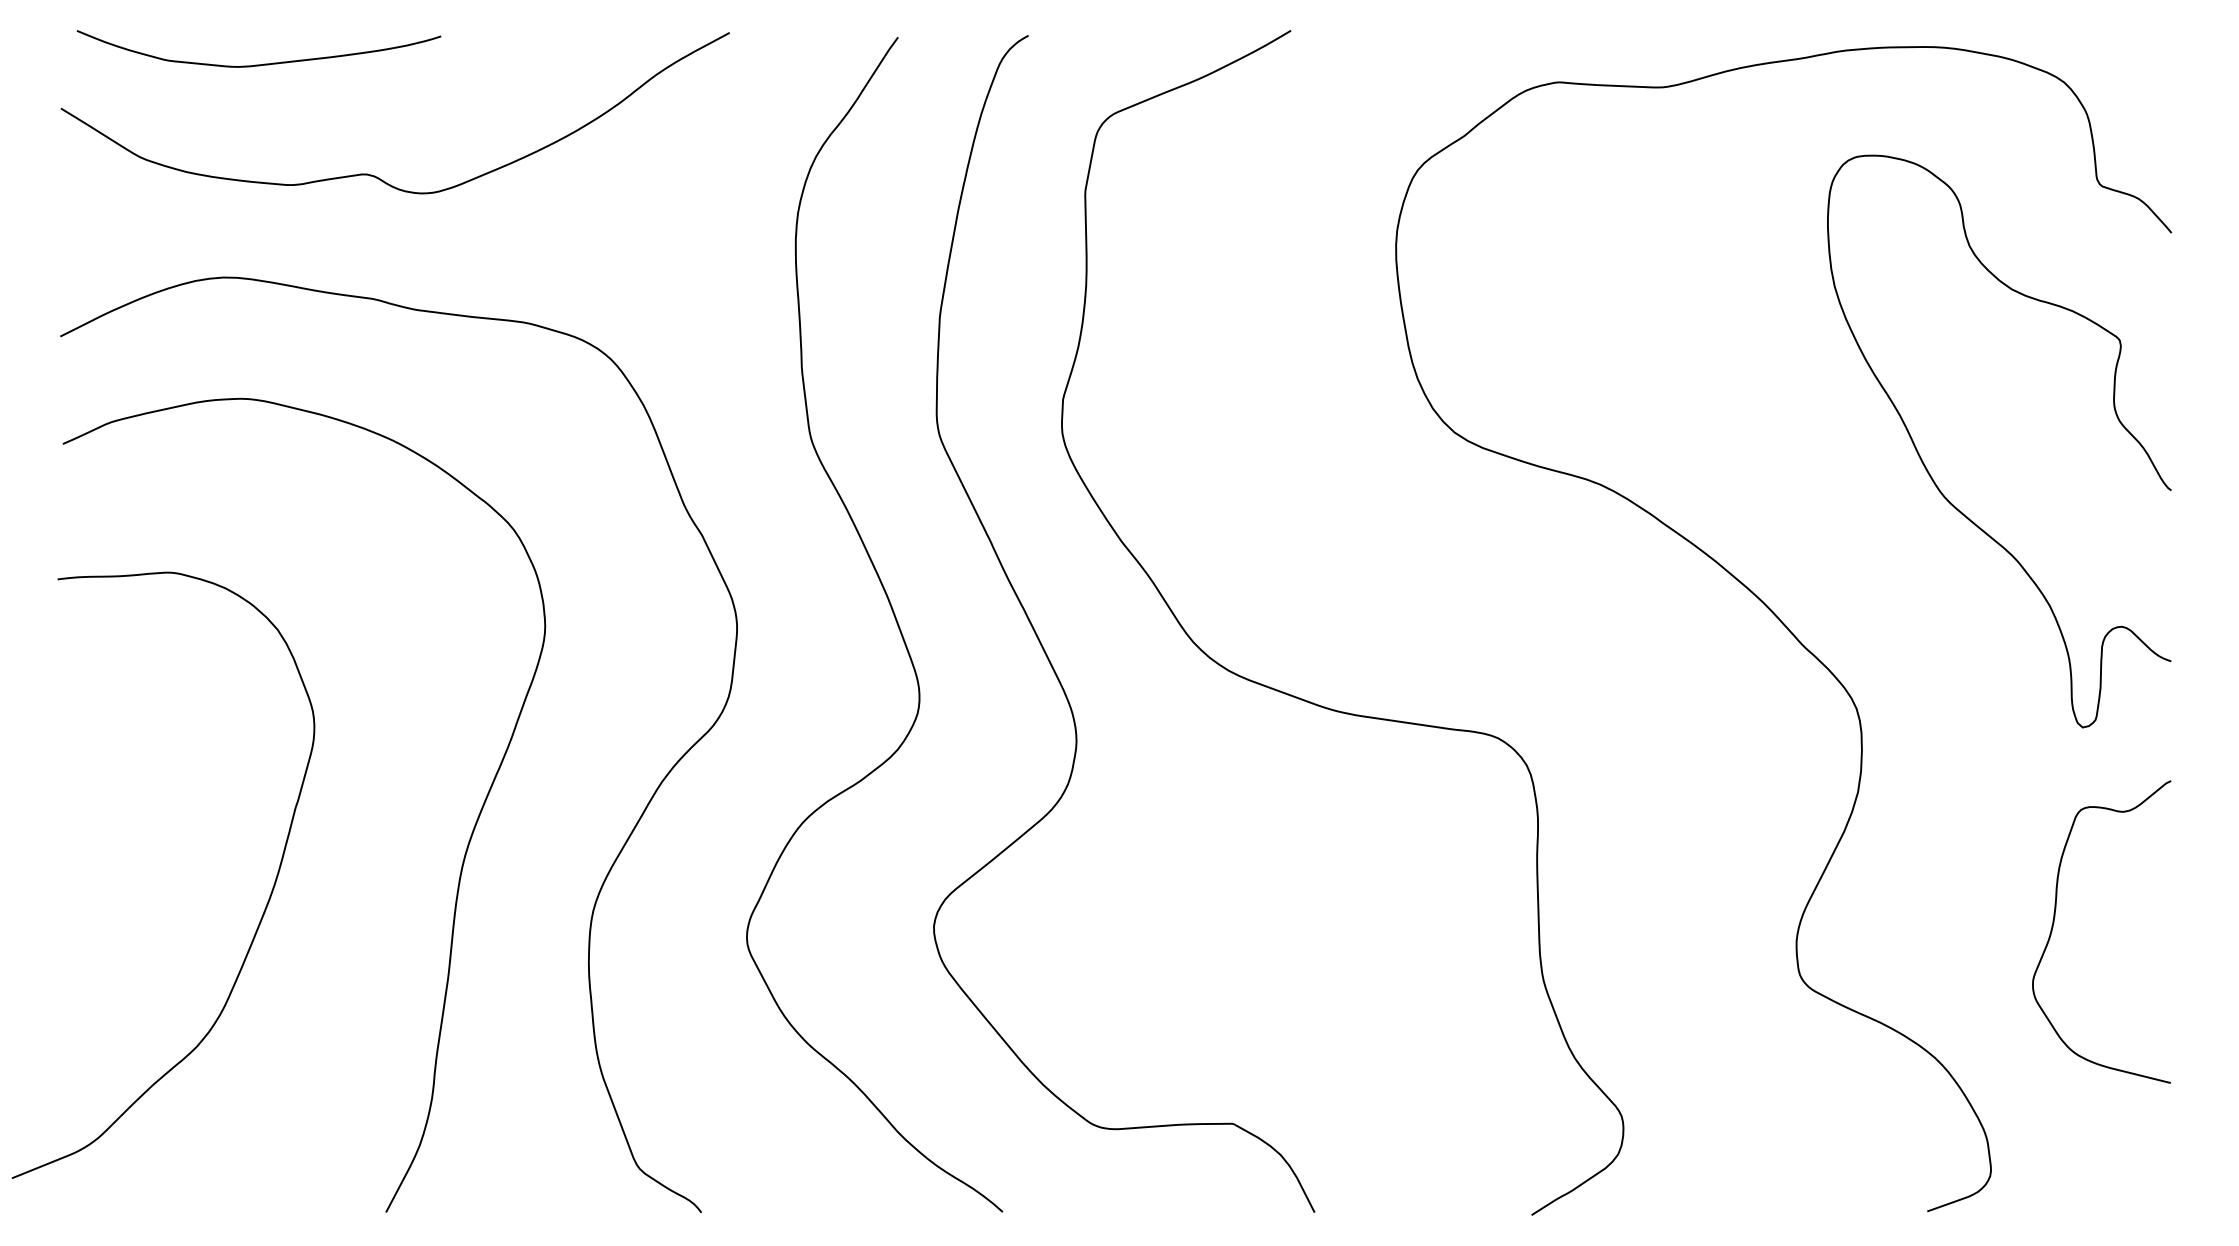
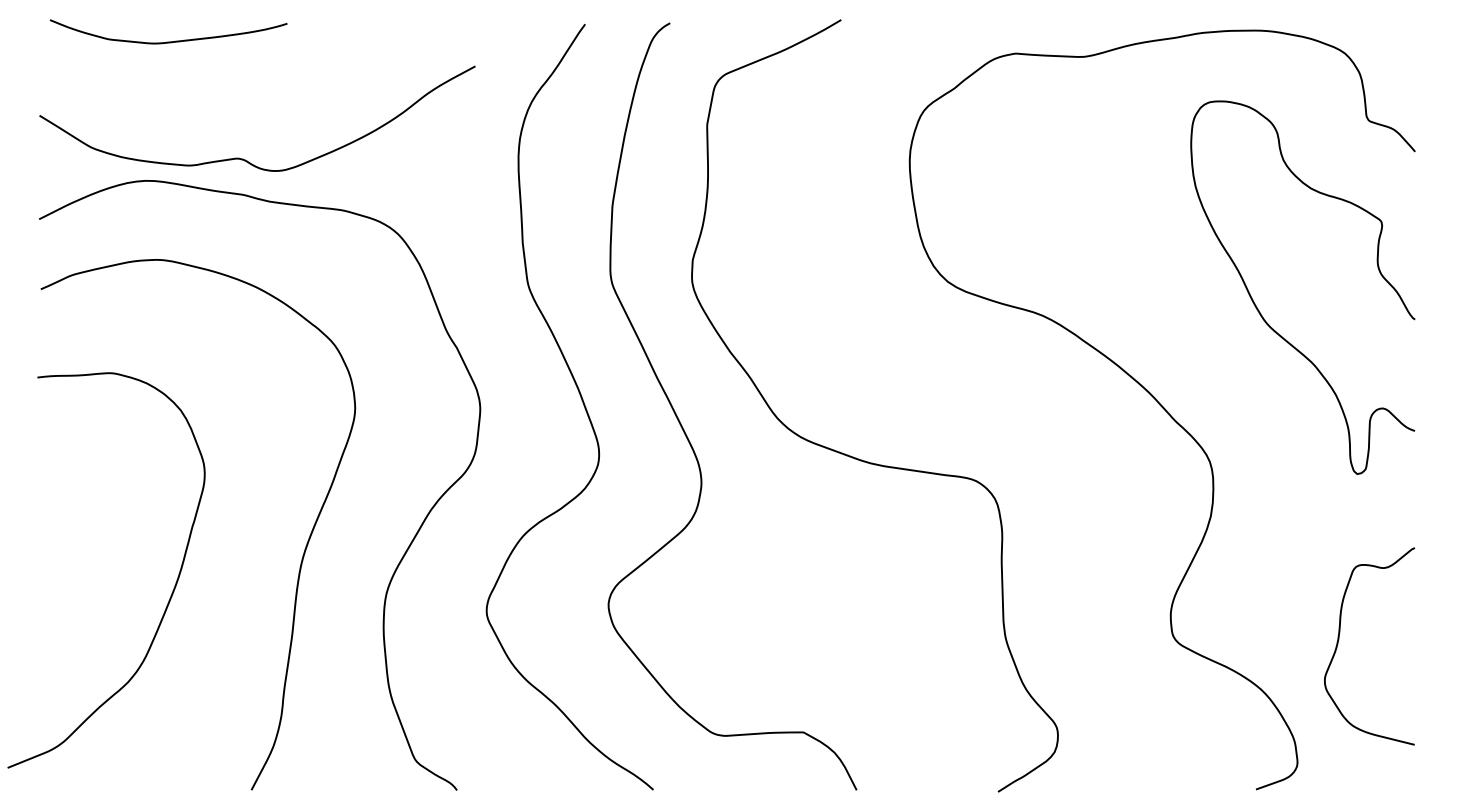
curve: (373, 174) -> (243, 158), moved
curve: (2055, 921) -> (1339, 639), moved

